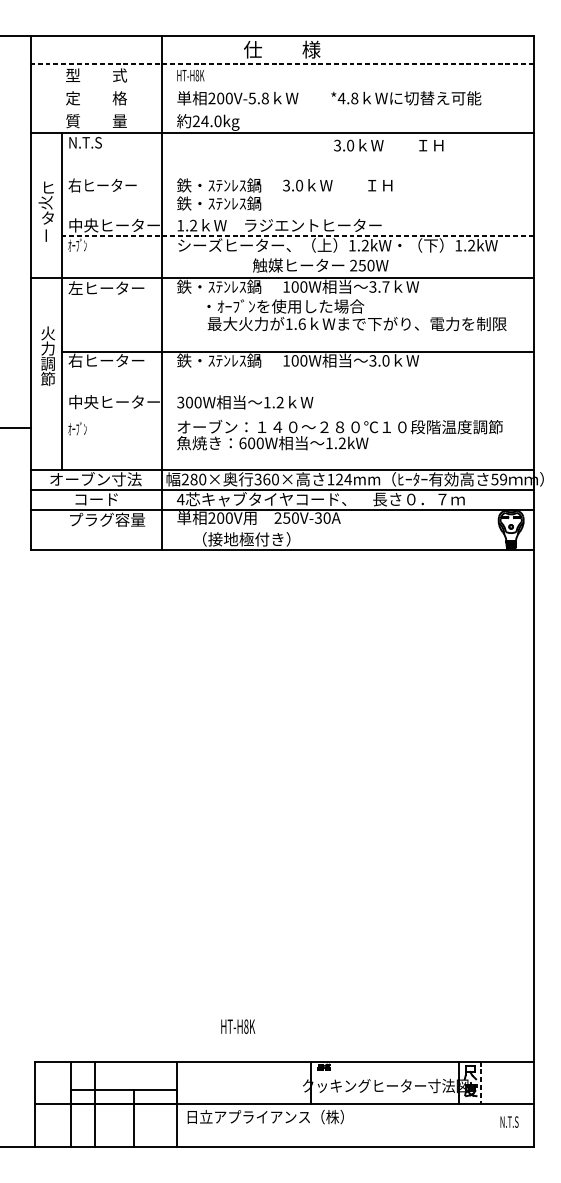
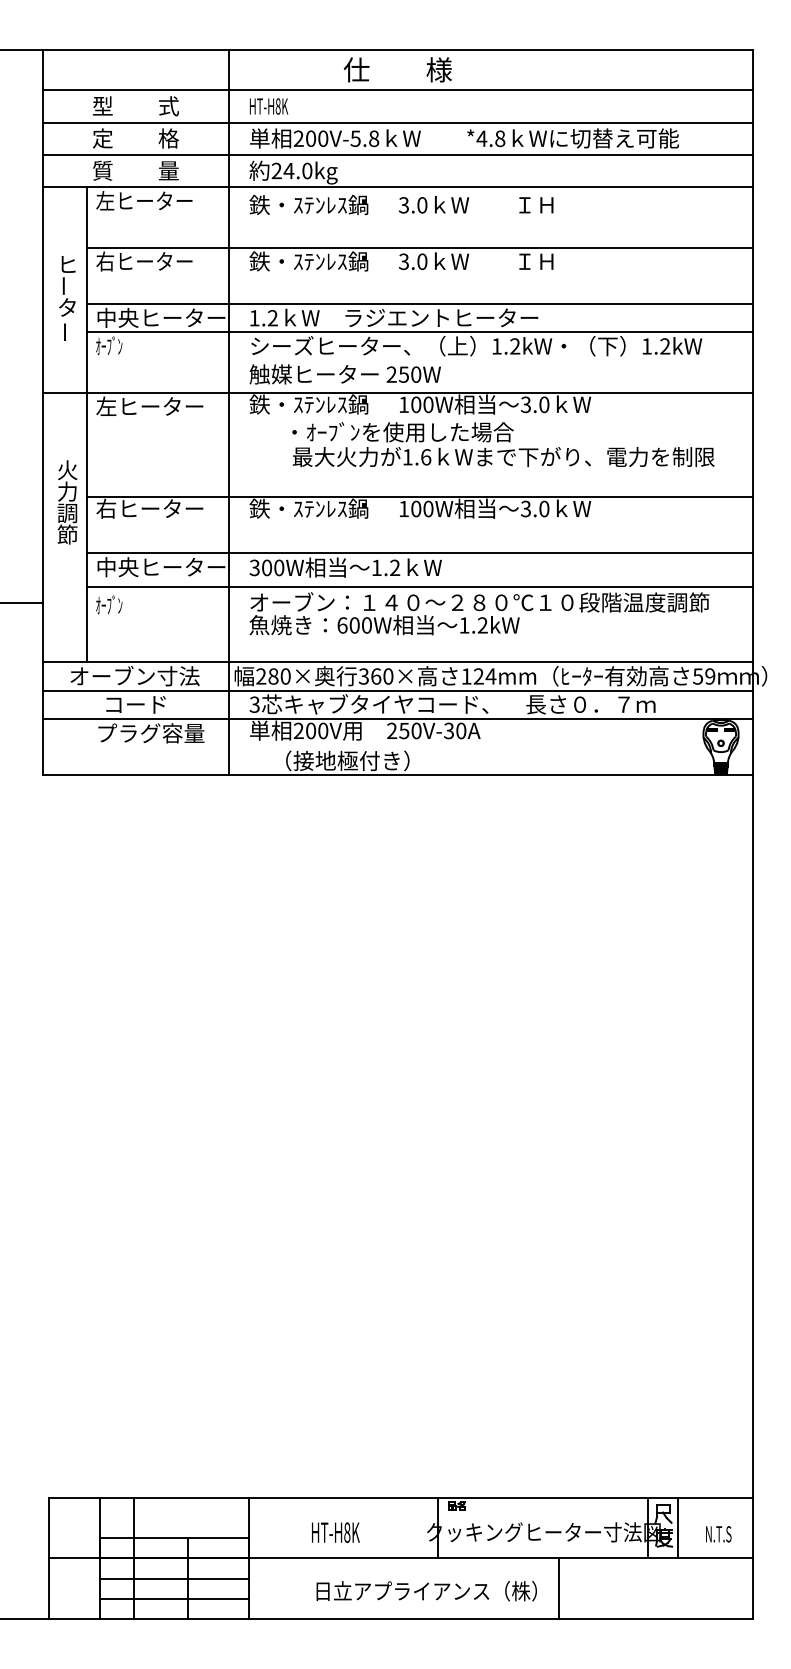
line: (281, 64) -> (397, 90), dashed -> solid
line: (281, 86) -> (397, 122), added
line: (281, 109) -> (397, 154), added
text: (102, 142) -> (144, 200), N.T.S -> 左ヒーター
text: (388, 145) -> (475, 204), moved
line: (297, 175) -> (419, 247), added
text: (45, 202) -> (63, 285), 火 -> ー
text: (218, 203) -> (308, 205), moved
line: (297, 215) -> (419, 304), added
line: (298, 235) -> (420, 332), dashed -> solid
text: (320, 265) -> (344, 374), moved
text: (386, 286) -> (544, 404), 3.7 -> 3.0
line: (297, 392) -> (419, 553), added
line: (297, 416) -> (419, 587), added
text: (180, 499) -> (254, 704), 4 -> 3
text: (237, 1026) -> (335, 1532), moved
line: (481, 1083) -> (678, 1528), dashed -> solid
text: (265, 1117) -> (426, 1591), moved
line: (123, 1118) -> (173, 1578), added
text: (509, 1122) -> (718, 1534), moved
line: (396, 1125) -> (559, 1588), added
line: (123, 1132) -> (173, 1598), added

